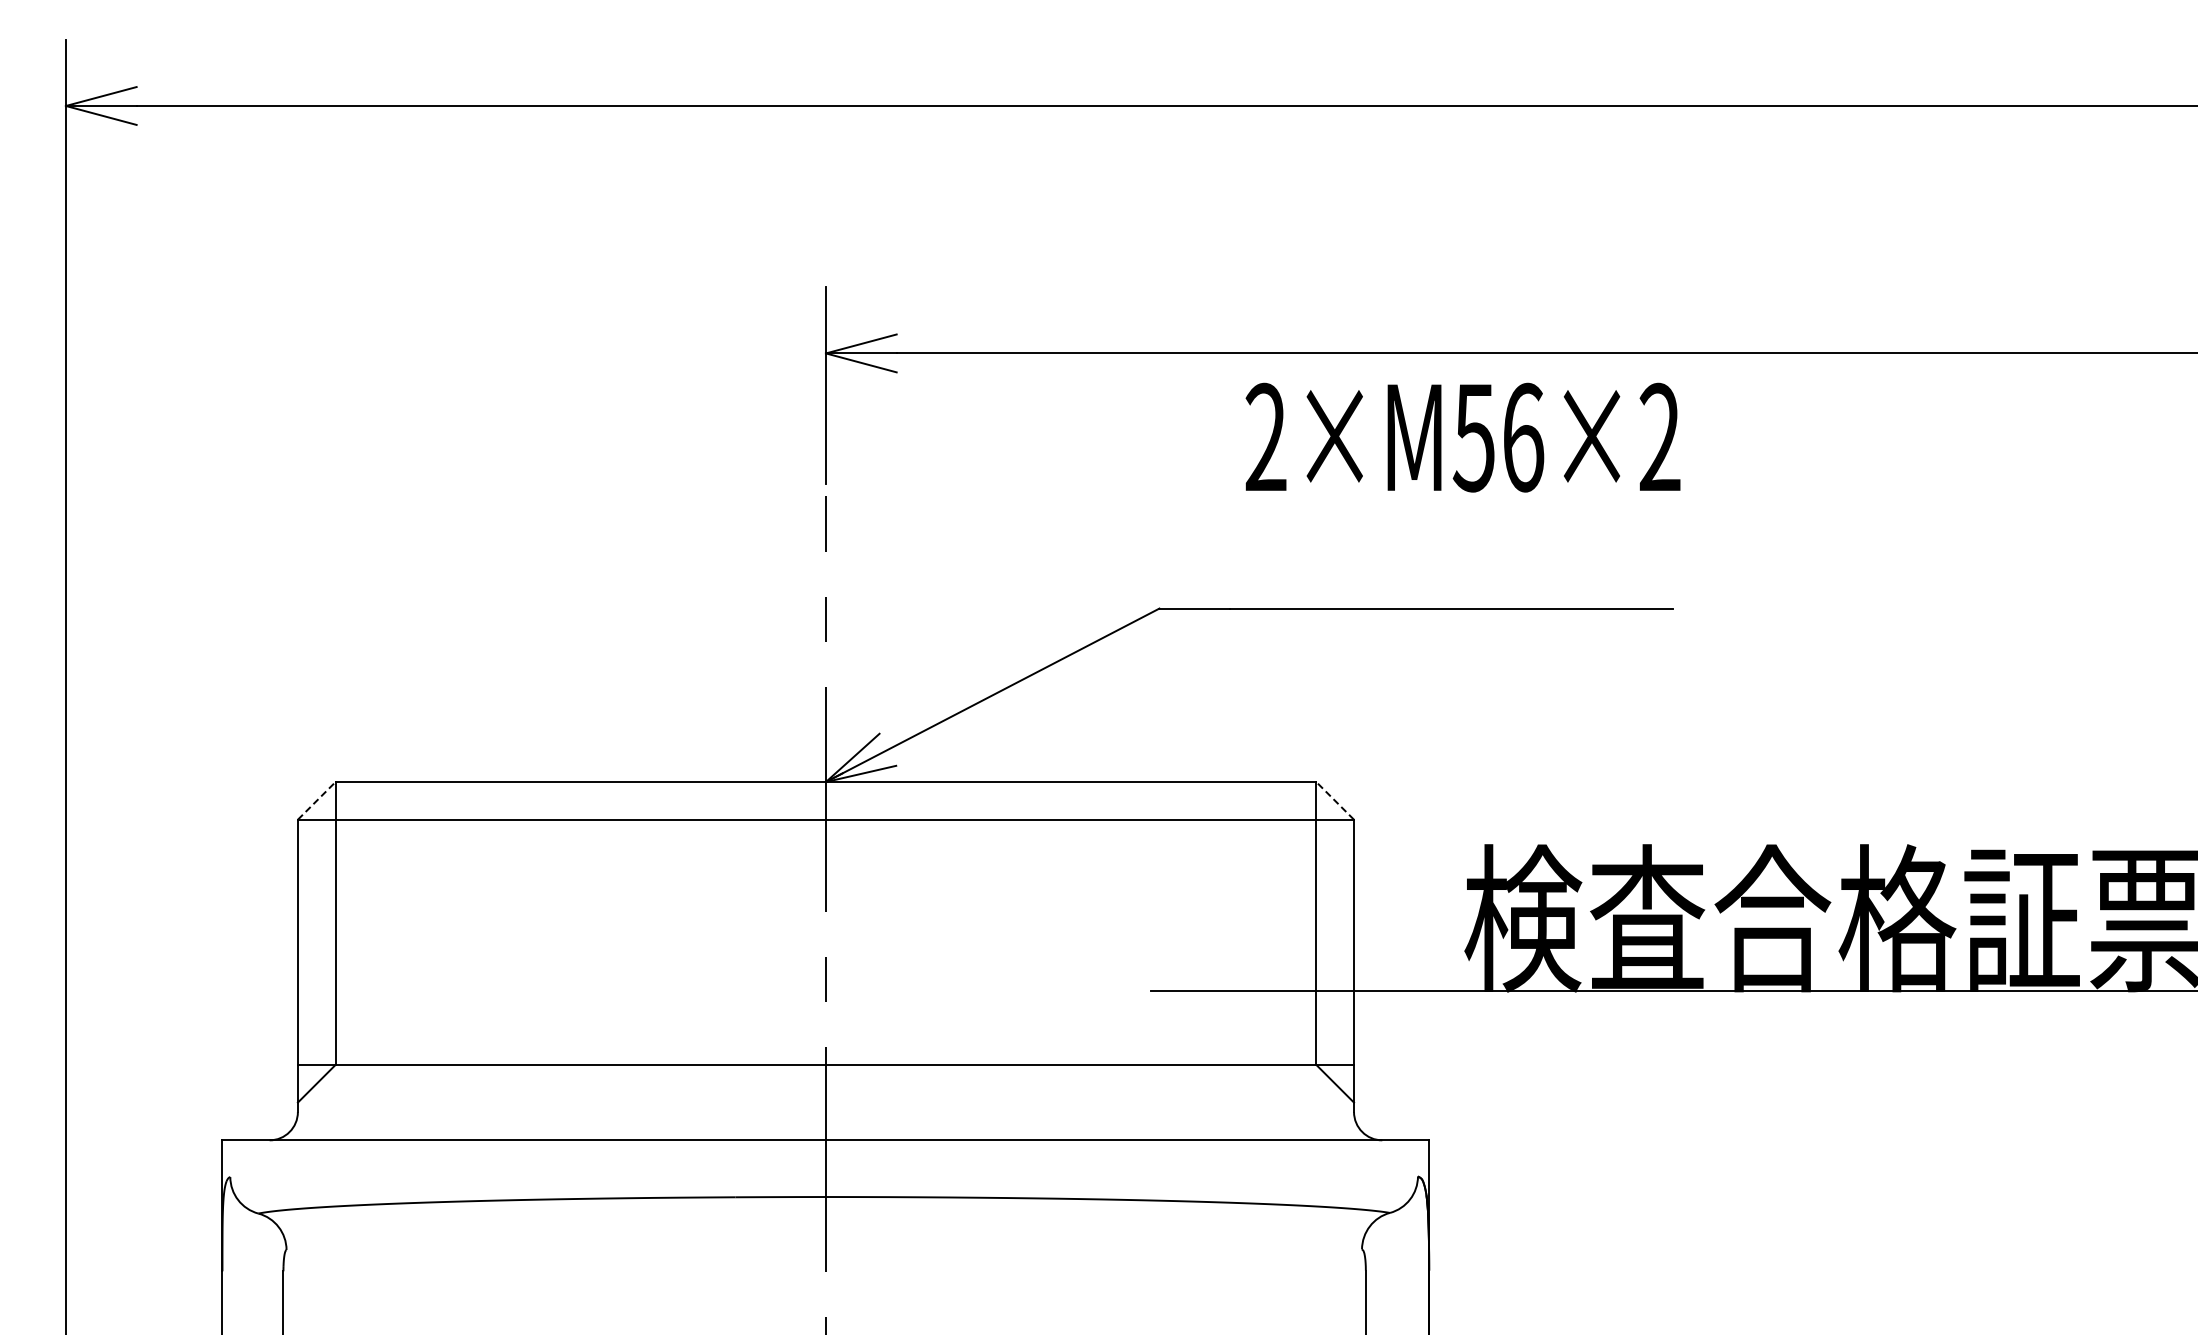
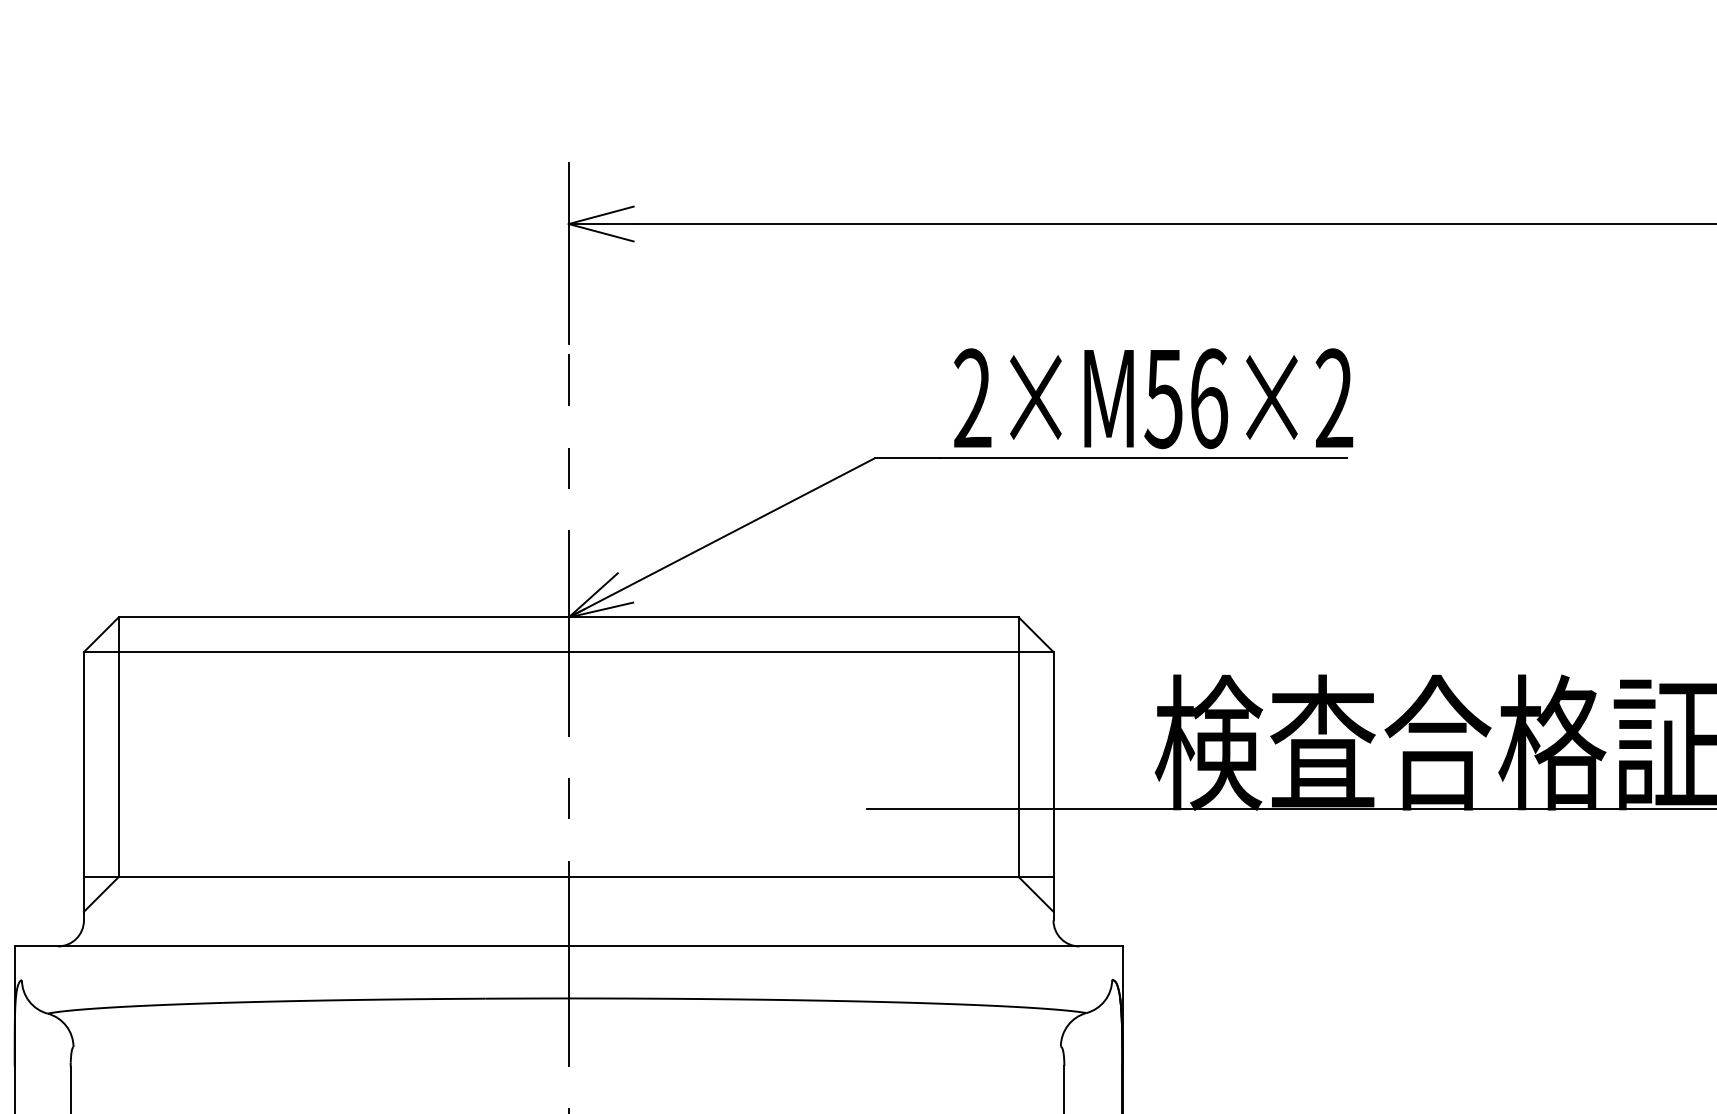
text: (1462, 437) -> (1153, 398), moved
line: (316, 800) -> (101, 634), dashed -> solid
line: (1335, 800) -> (1036, 634), dashed -> solid

